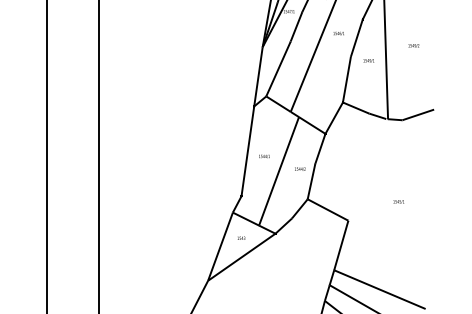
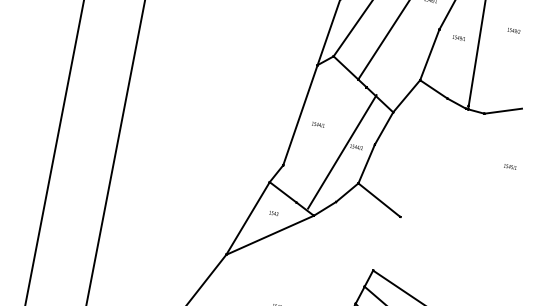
line: (278, 171) -> (341, 151), moved
text: (398, 201) -> (510, 166), moved
line: (341, 245) -> (386, 243), removed

